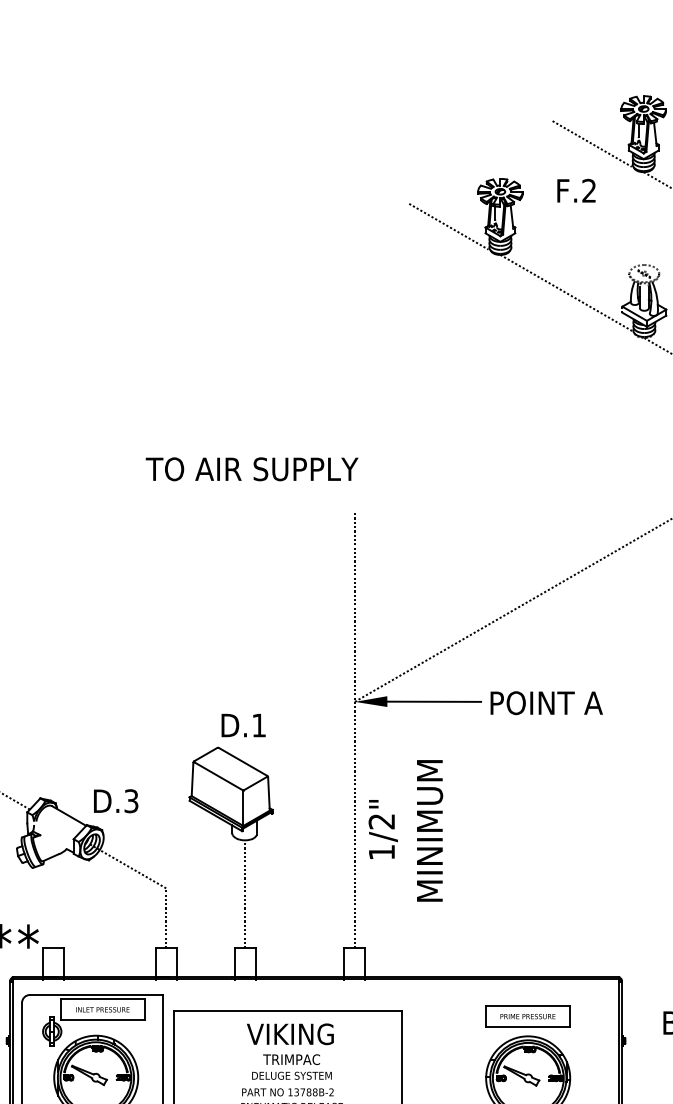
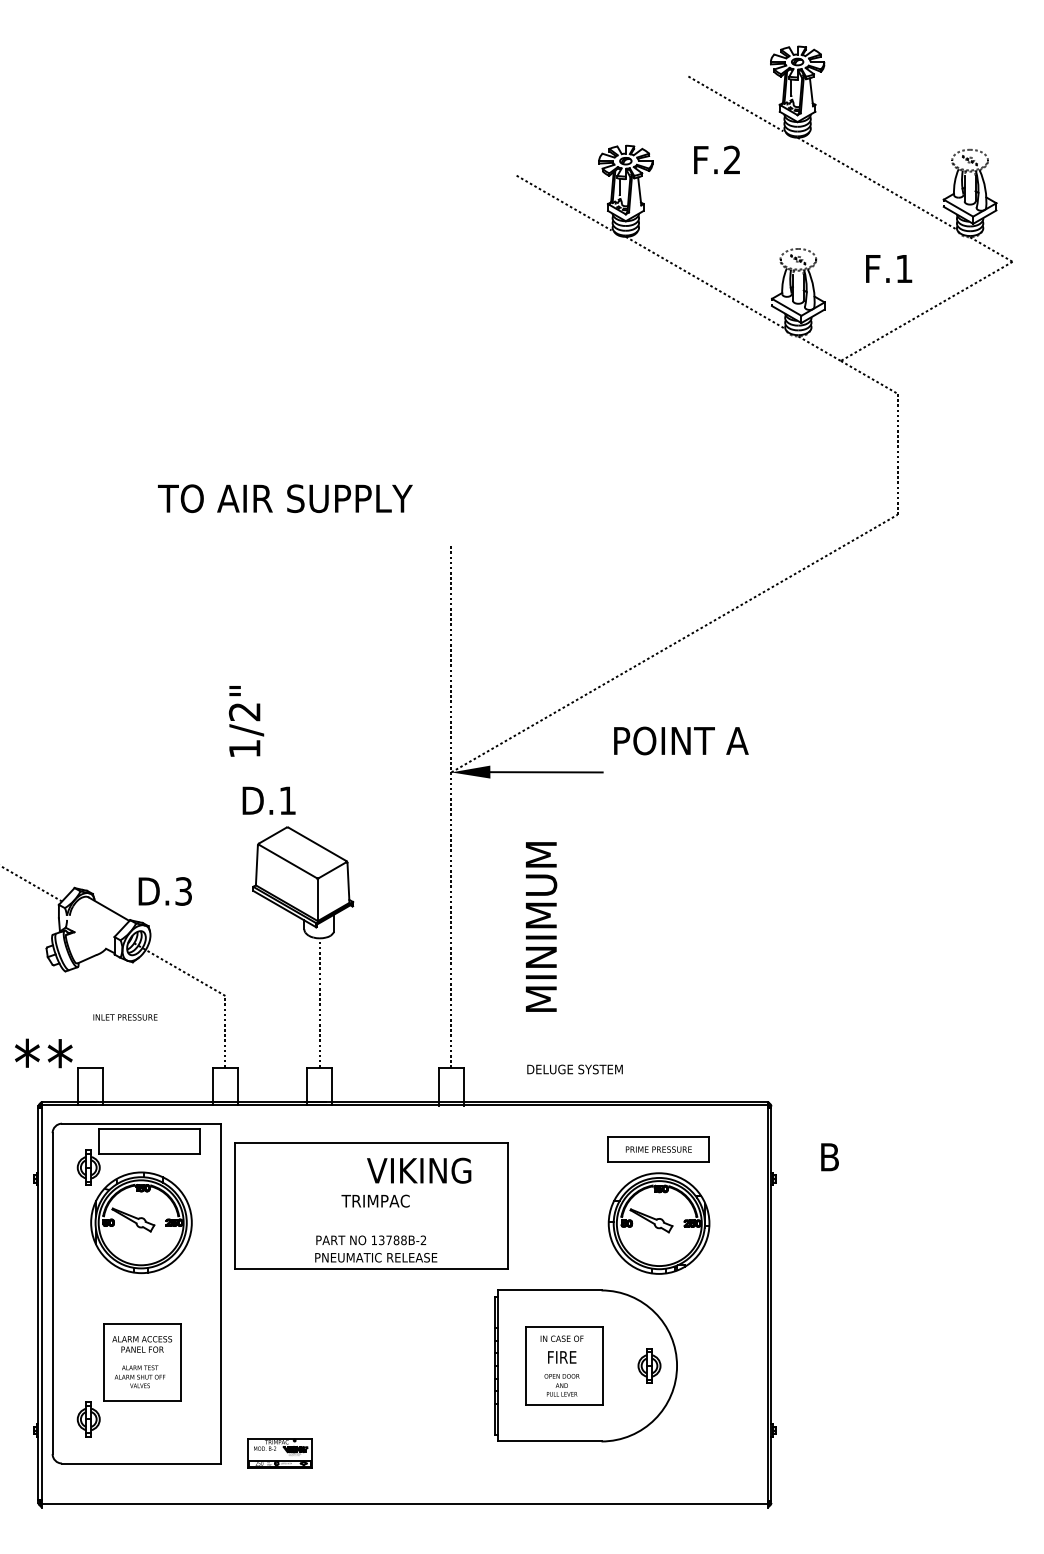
text: (252, 469) -> (285, 498), moved
text: (546, 702) -> (681, 740), moved
text: (243, 725) -> (268, 800), moved
text: (383, 829) -> (246, 721), moved
text: (102, 1009) -> (125, 1017), moved
text: (290, 1034) -> (419, 1170), moved
text: (291, 1075) -> (574, 1069), moved

